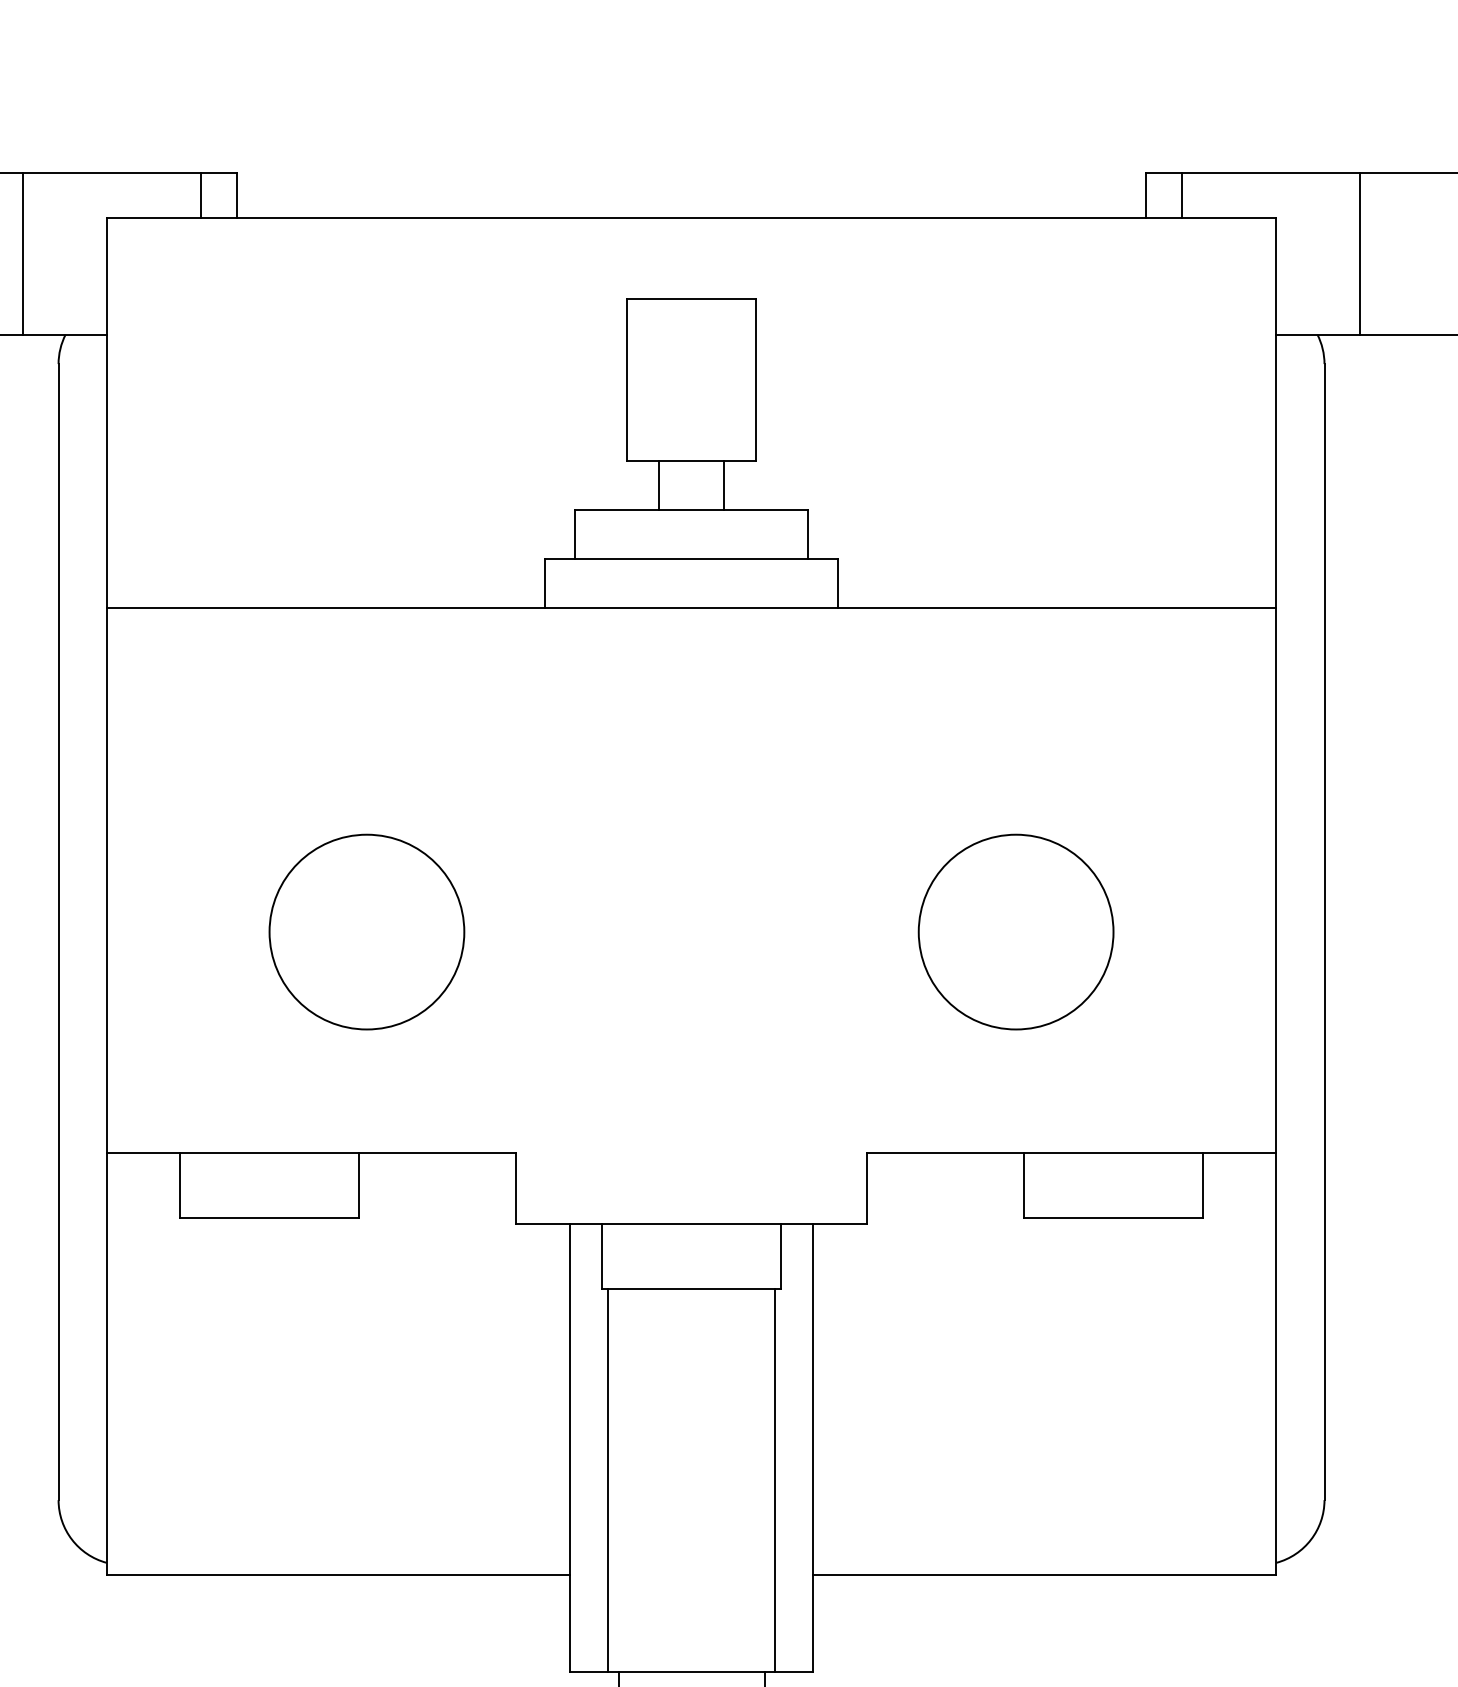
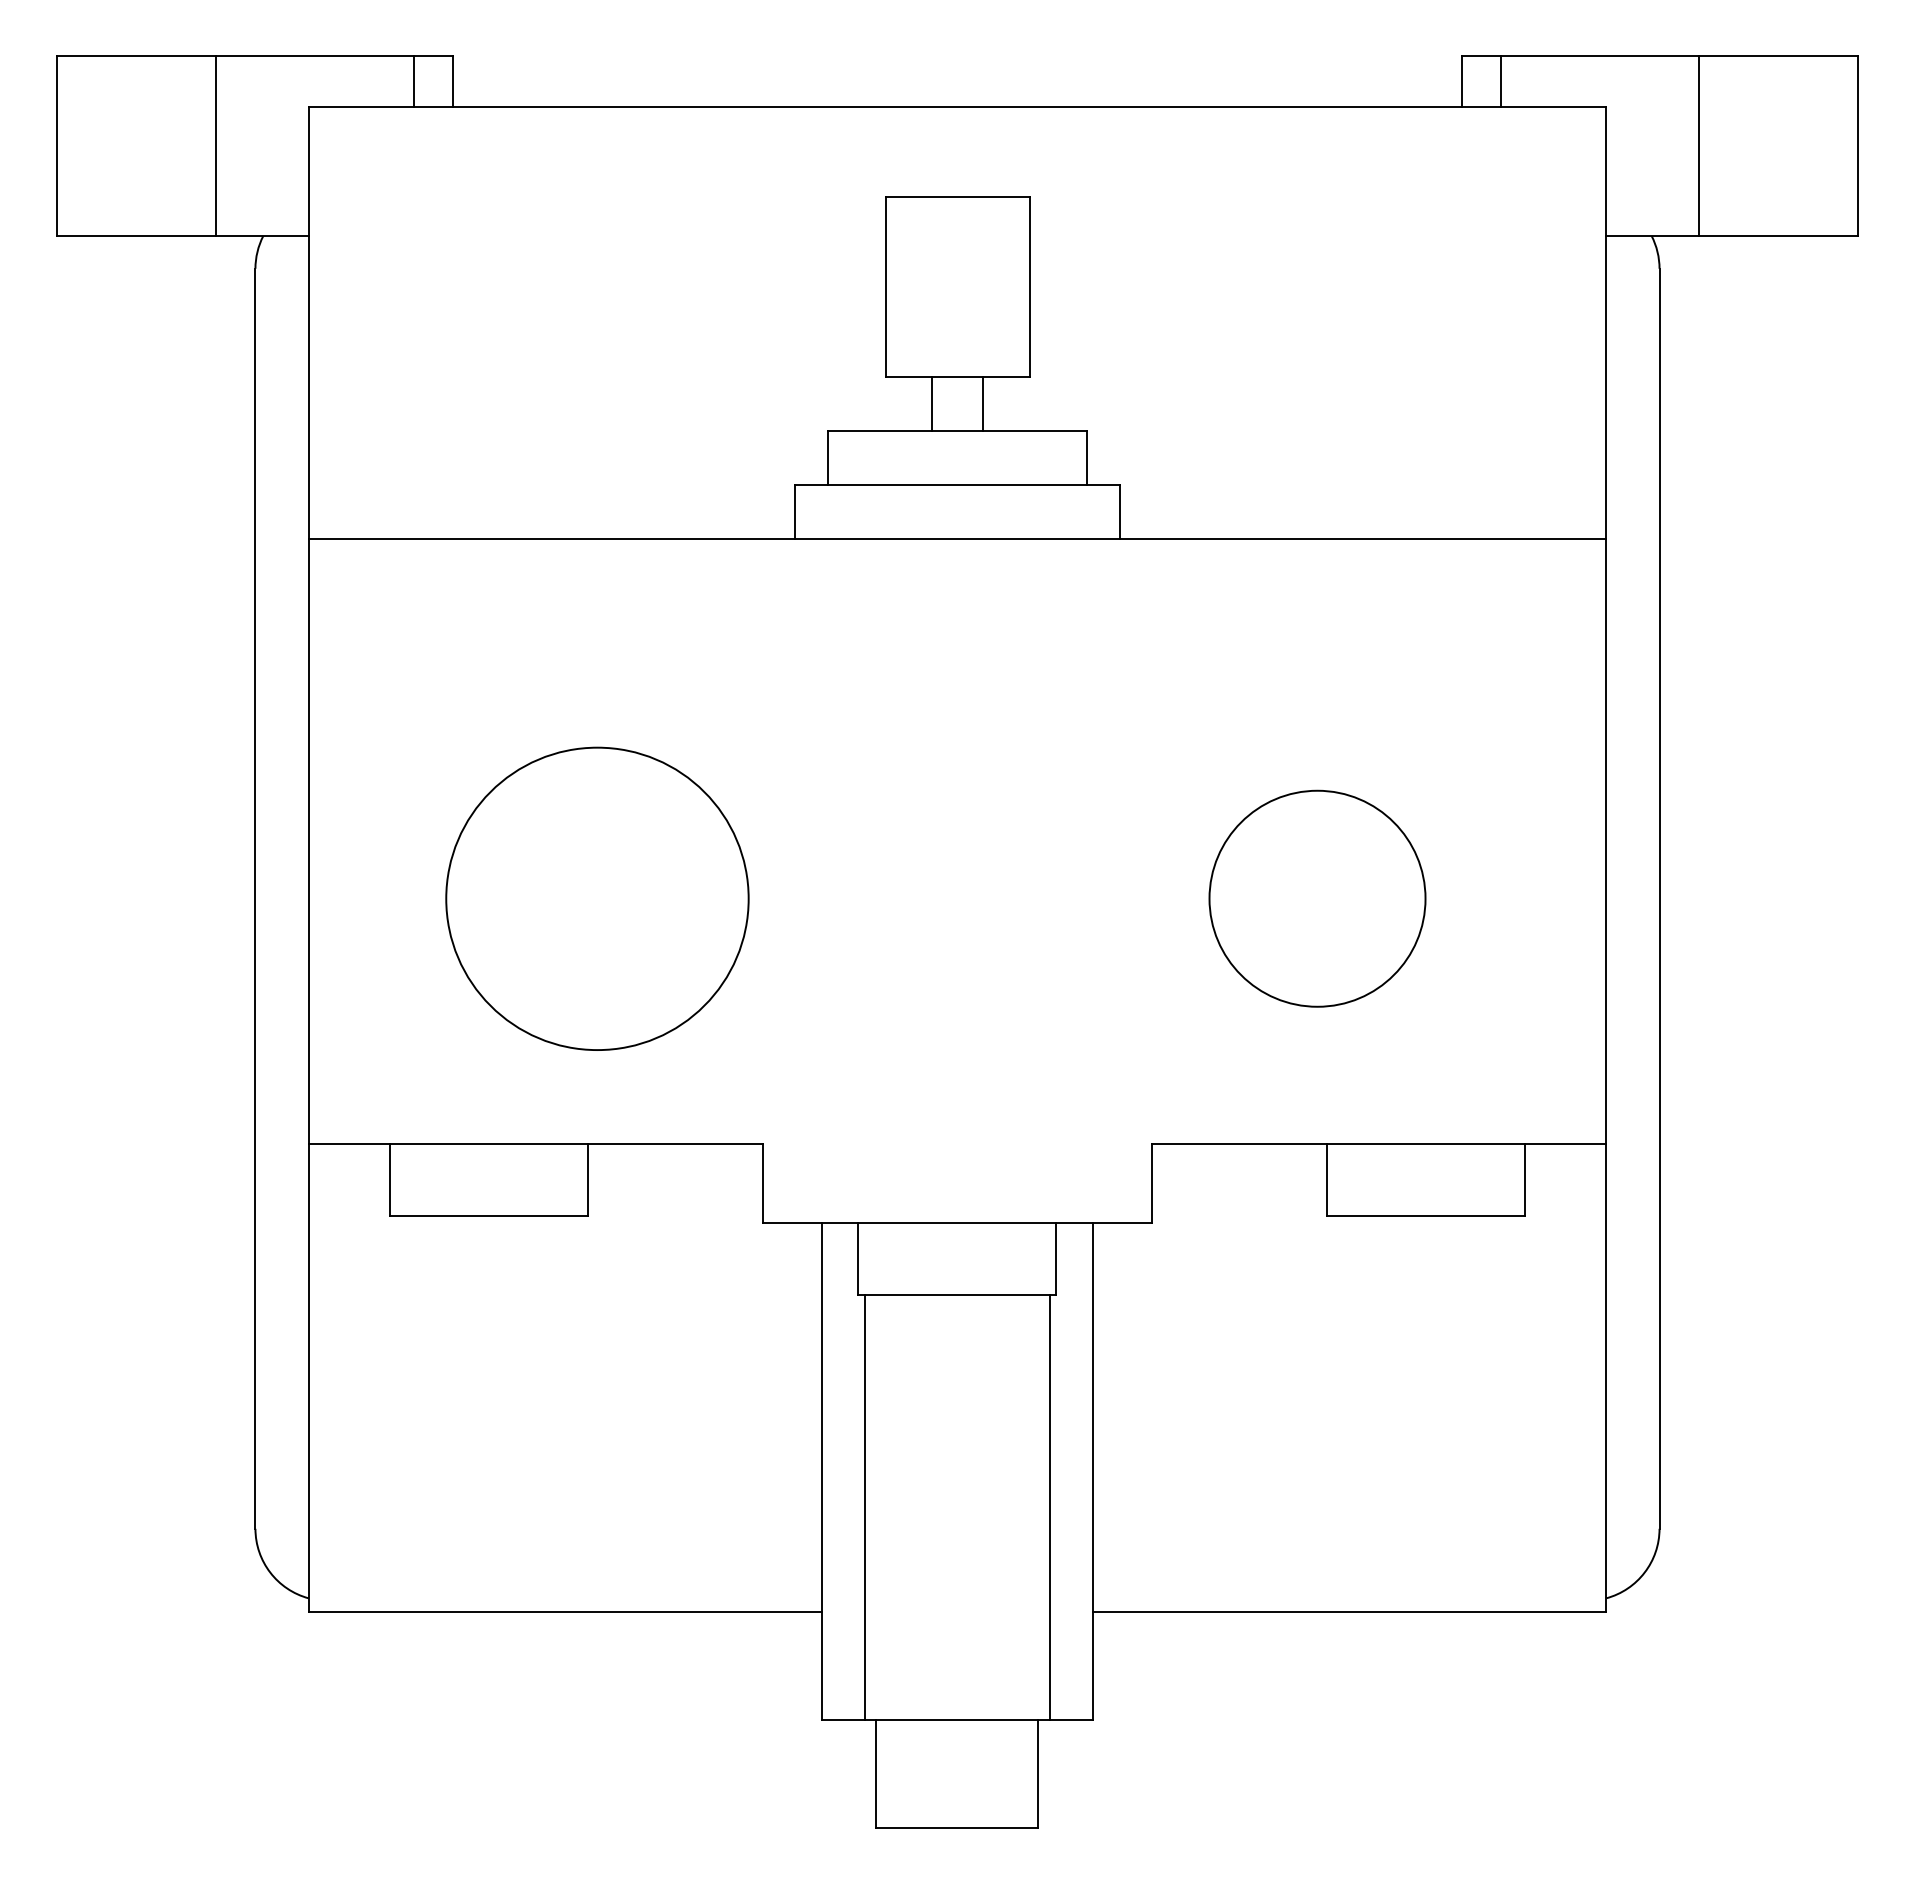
line: (659, 485) -> (982, 403), moved
line: (724, 485) -> (931, 403), moved
circle: (366, 931) -> (597, 898), size x1.4

